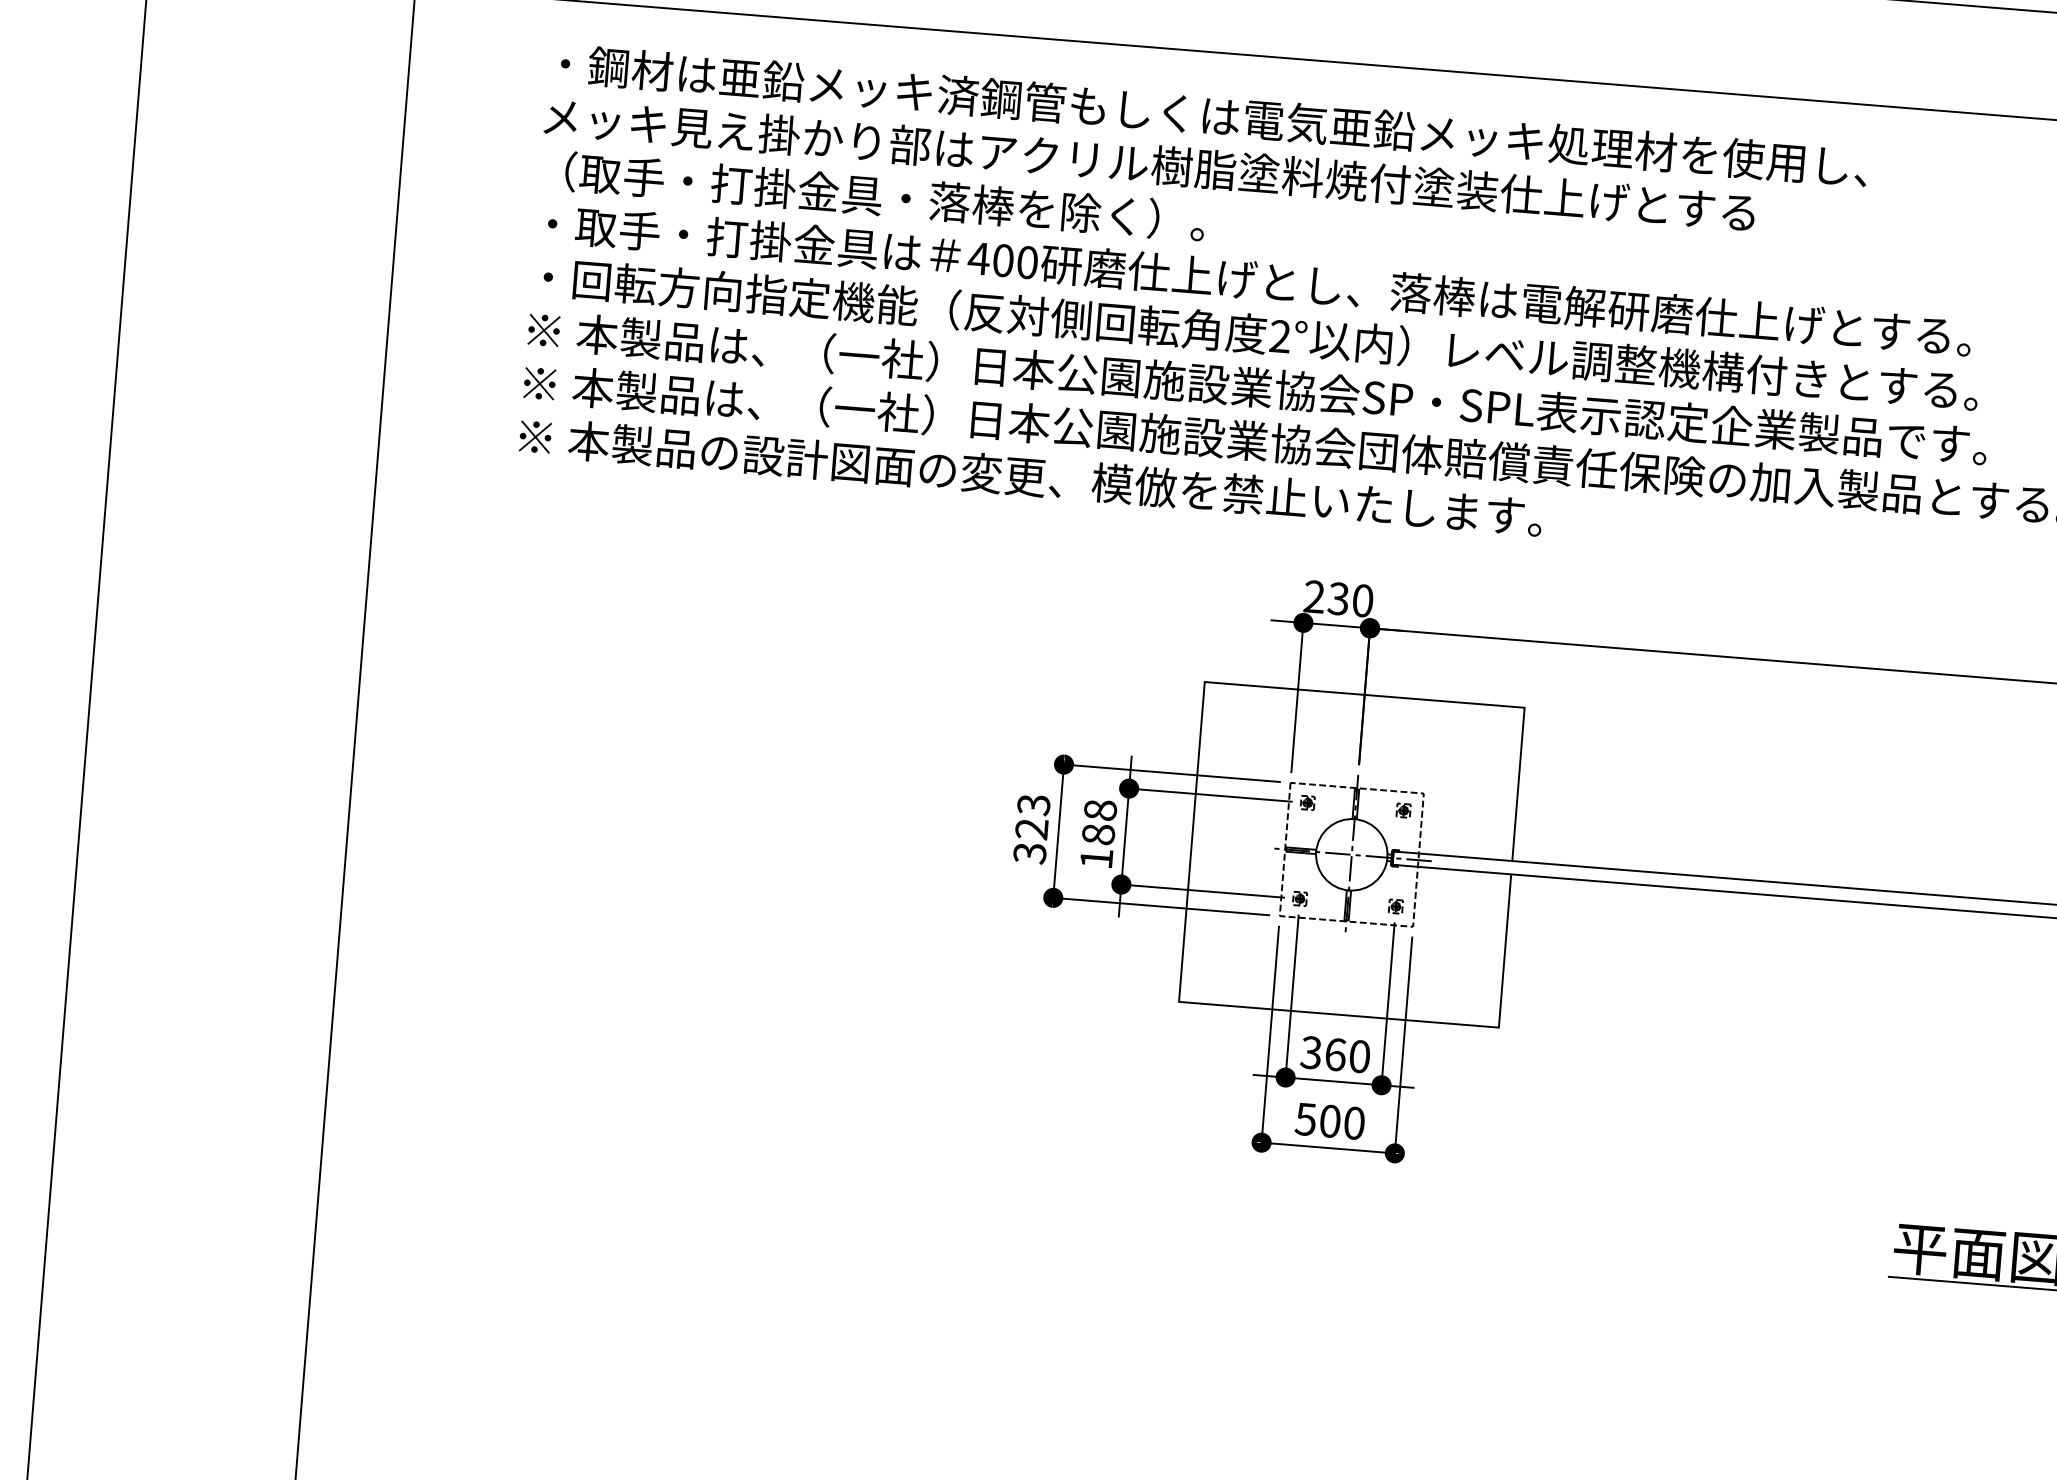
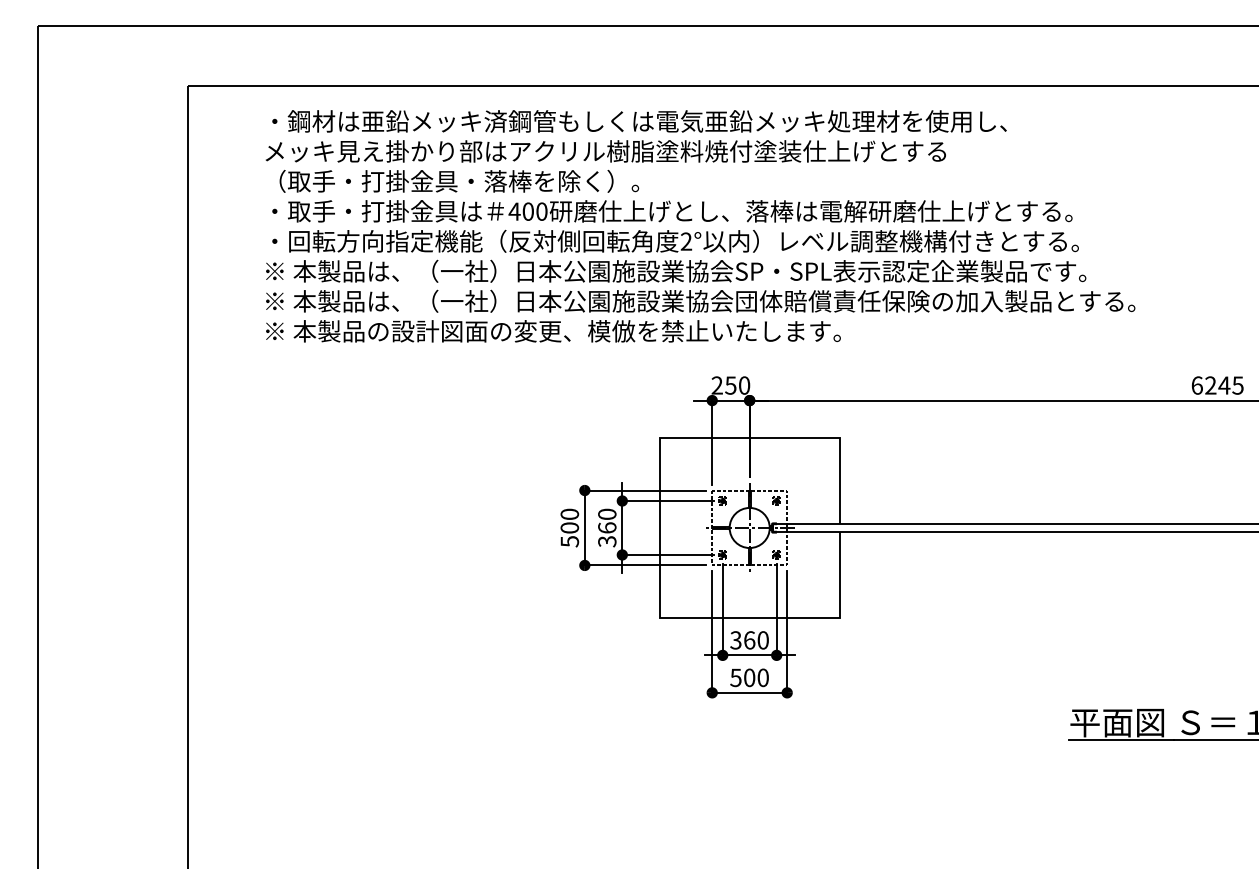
text: (1338, 598) -> (730, 385), 230 -> 250
text: (1031, 828) -> (569, 527), 323 -> 500
text: (1098, 833) -> (607, 527), 188 -> 360

